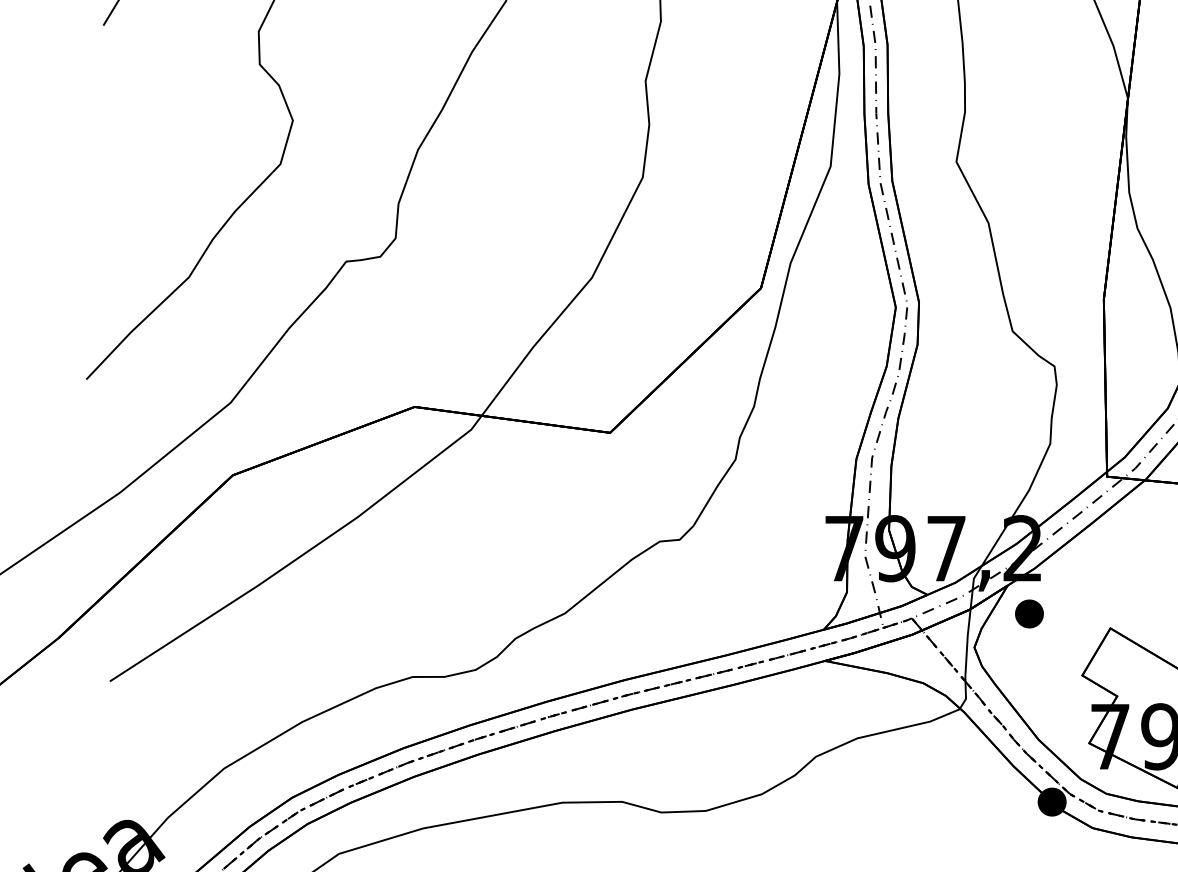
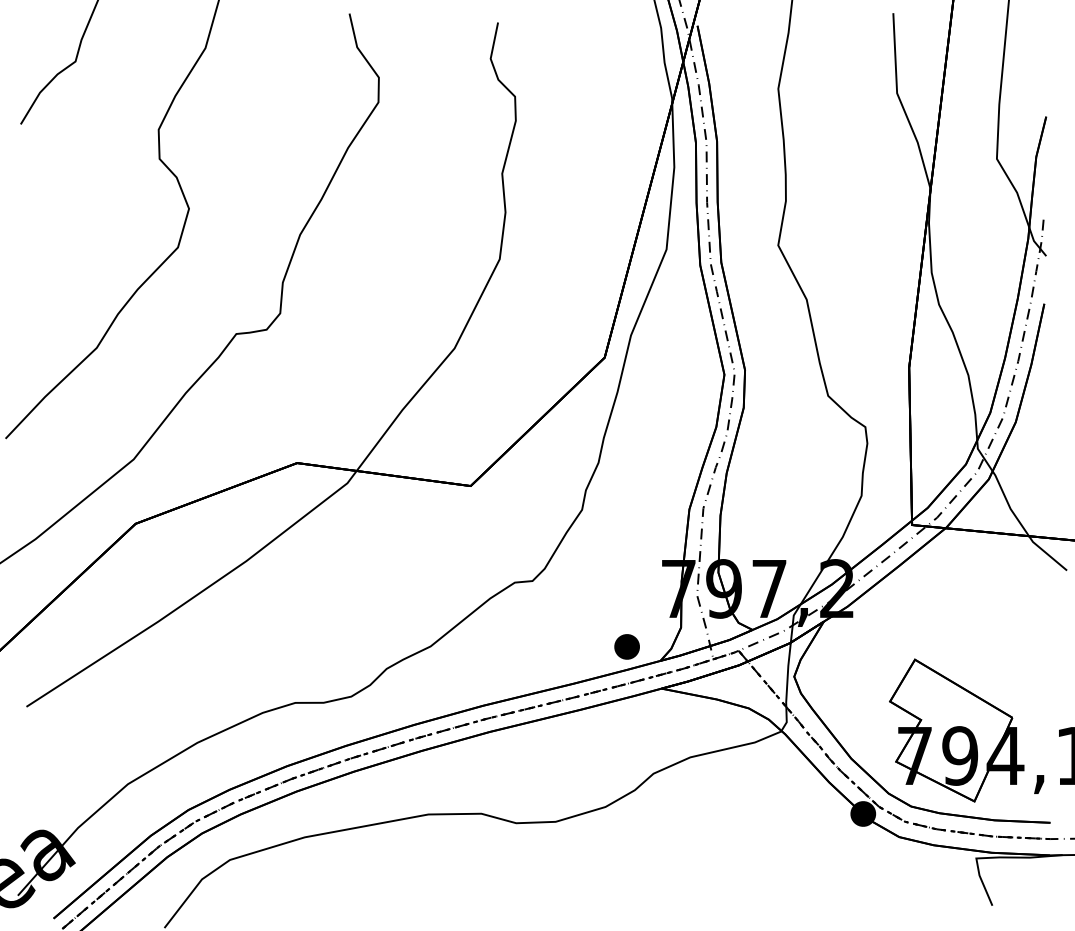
part: (1028, 613) -> (626, 646), moved

